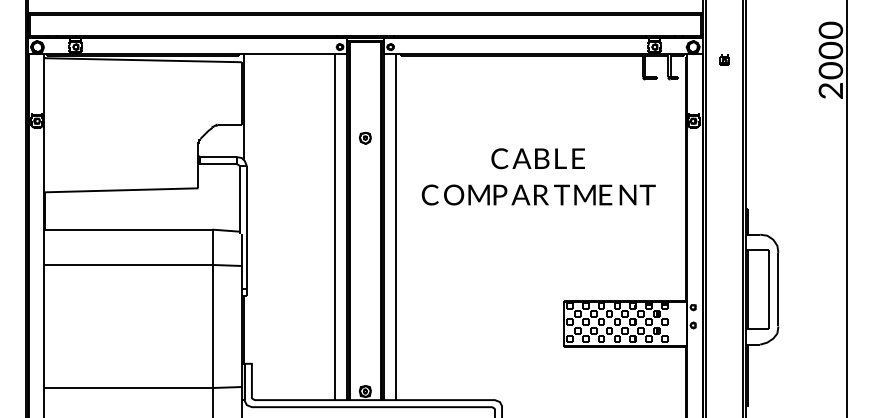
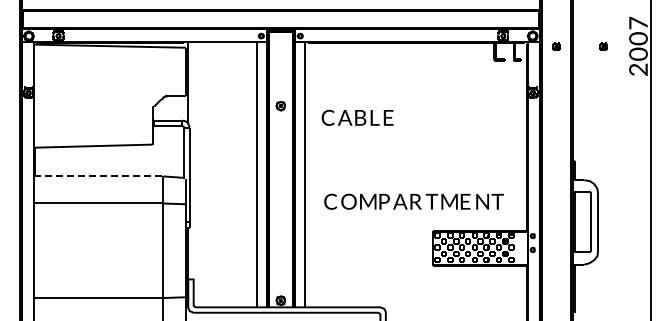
text: (830, 29) -> (638, 22), 0 -> 7
part: (785, 60) -> (603, 46), added
text: (538, 158) -> (357, 117), moved
text: (538, 194) -> (413, 201), moved
line: (128, 229) -> (98, 176), solid -> dashed

